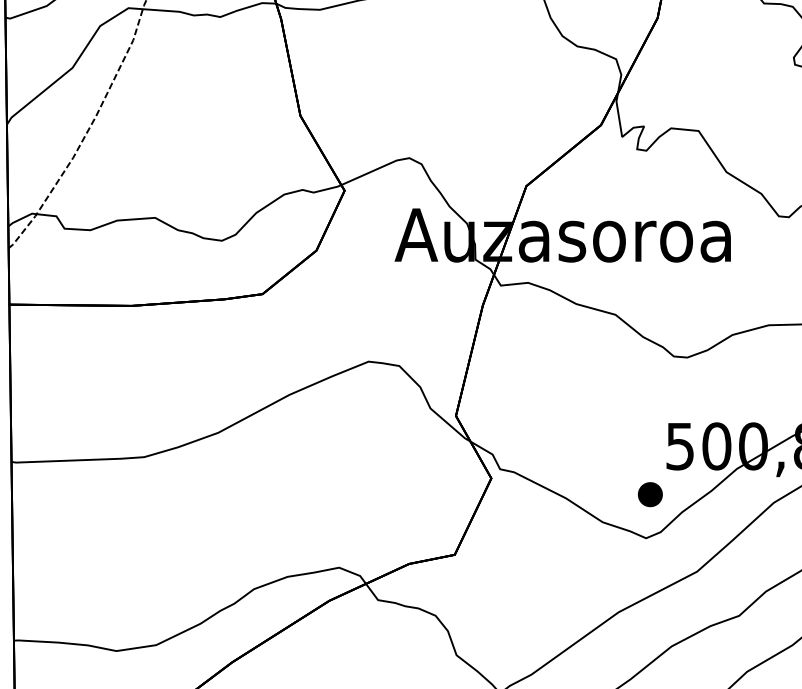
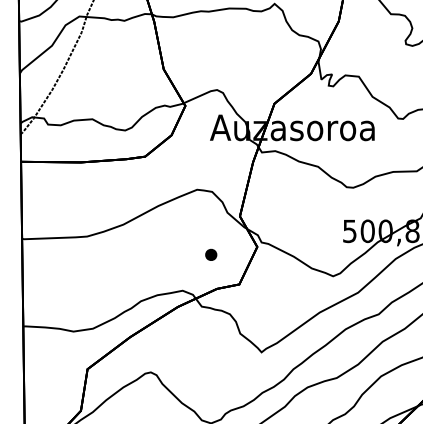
part: (650, 493) -> (211, 254), moved

